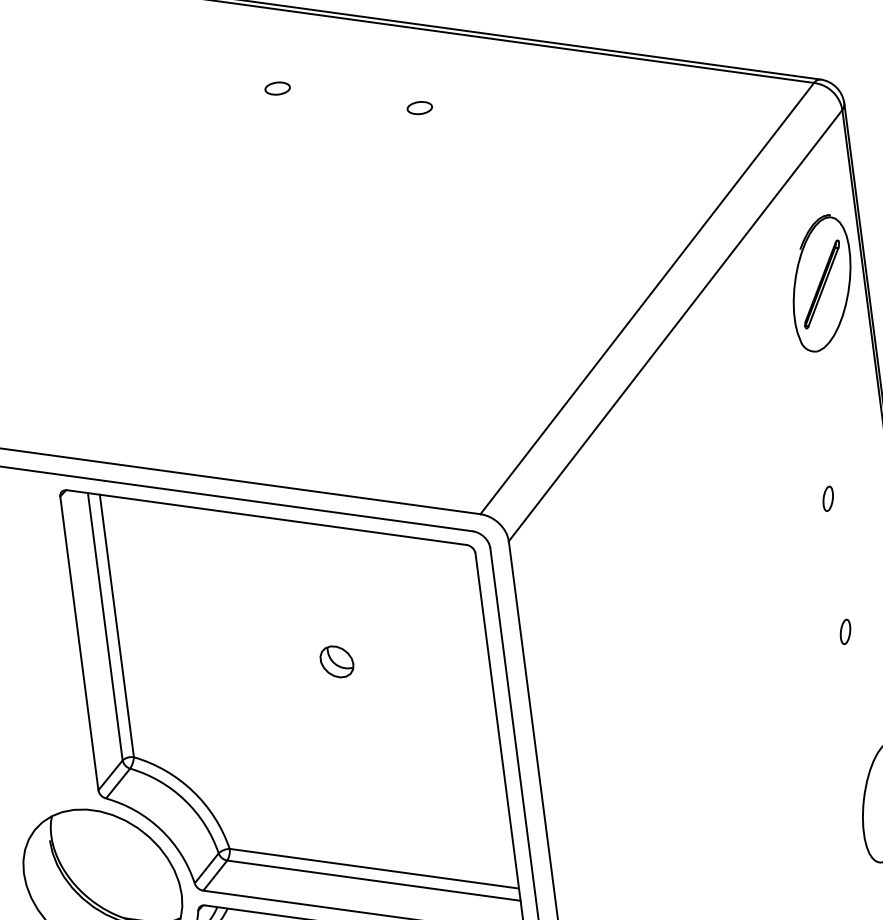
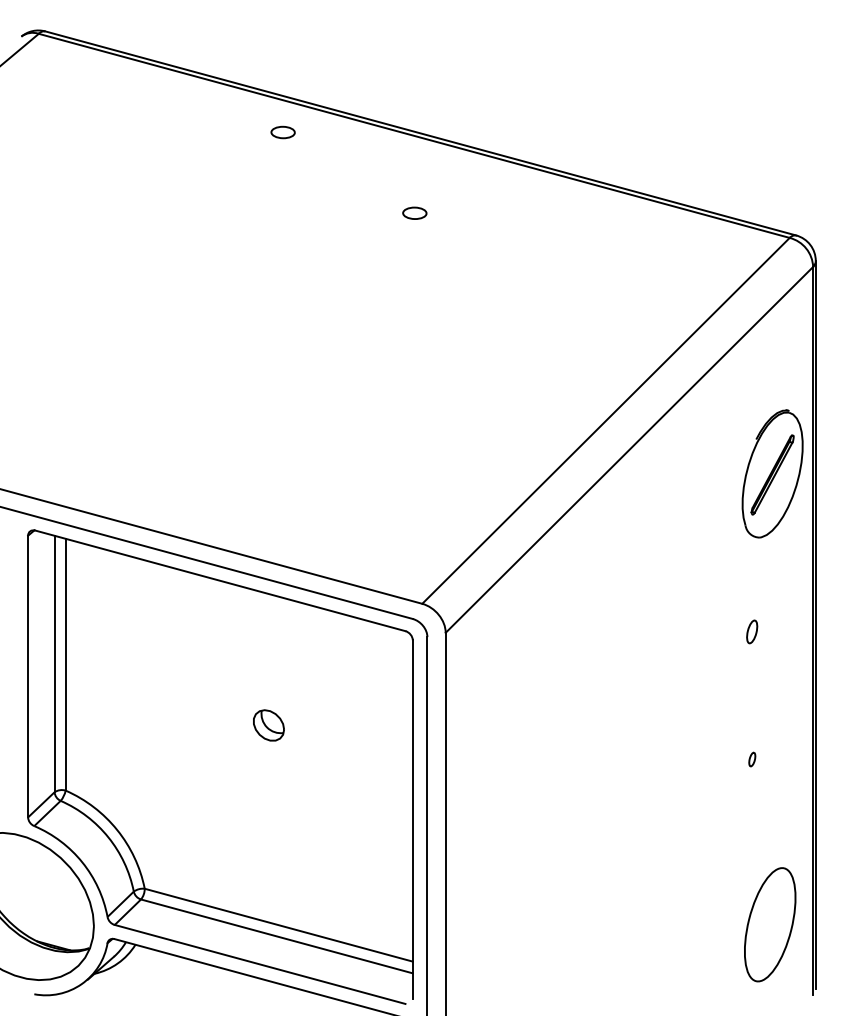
part: (277, 88) -> (282, 132), moved
part: (821, 282) -> (772, 473), moved
part: (845, 631) -> (752, 759), size x0.6

